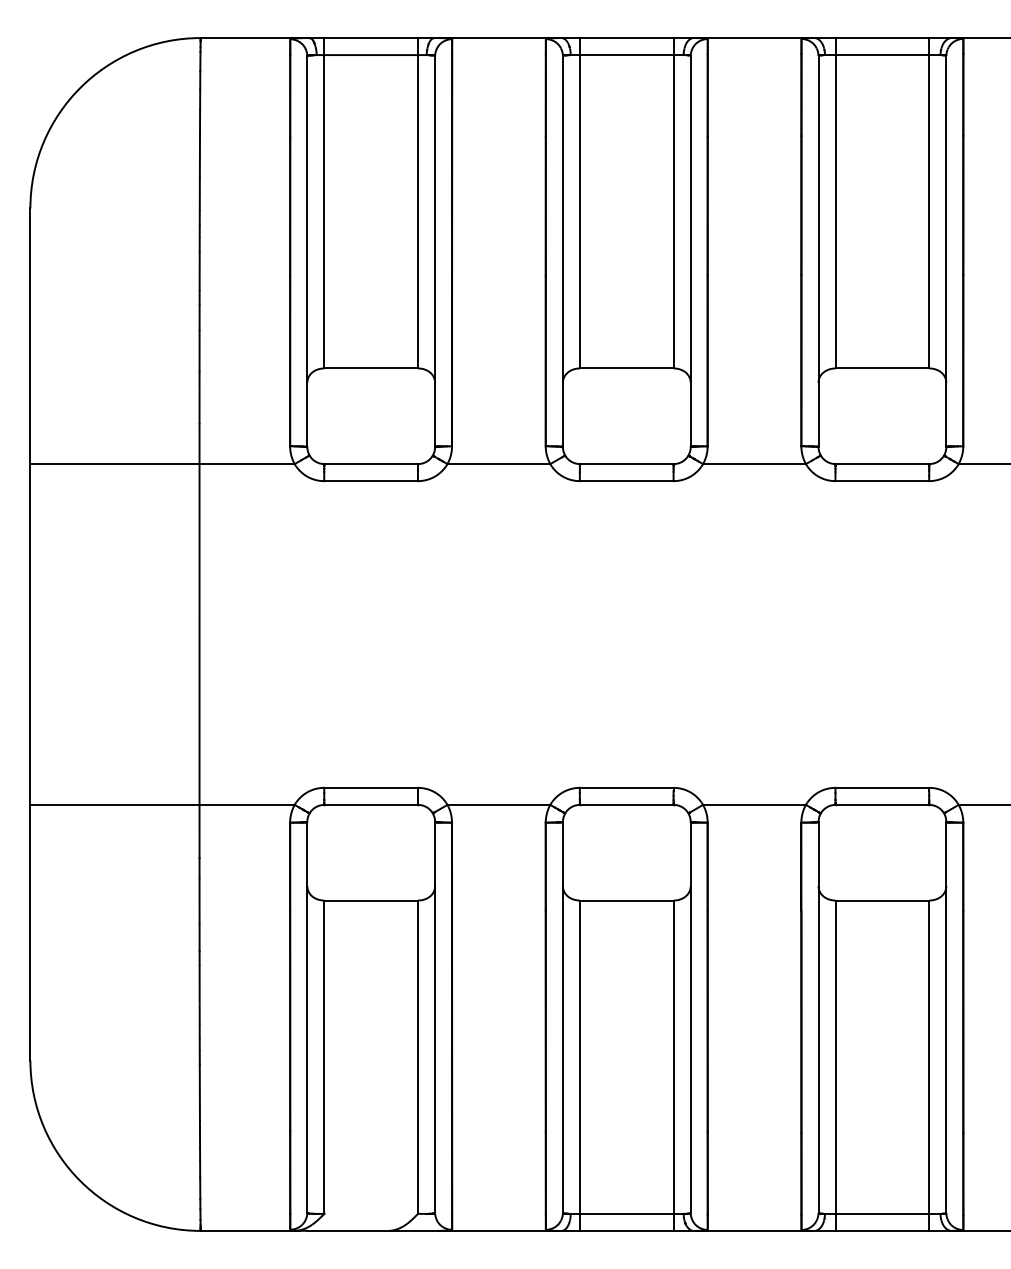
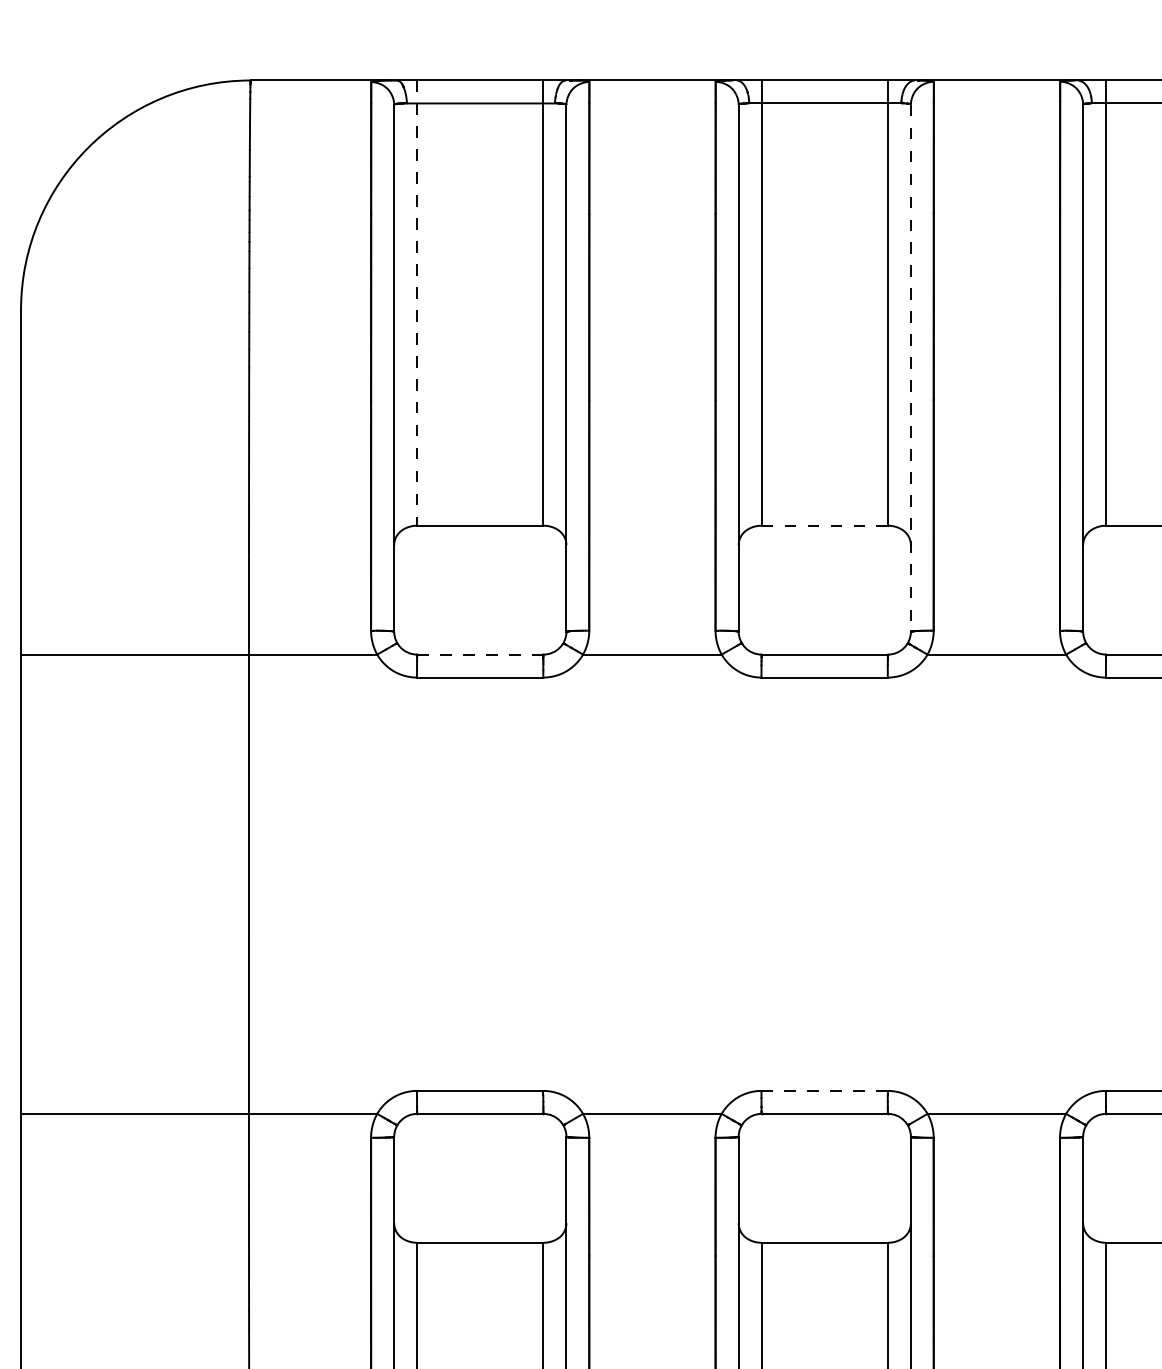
line: (324, 203) -> (417, 303), solid -> dashed
line: (690, 251) -> (910, 368), solid -> dashed
line: (626, 368) -> (824, 525), solid -> dashed
line: (371, 464) -> (480, 655), solid -> dashed
line: (626, 787) -> (824, 1090), solid -> dashed

